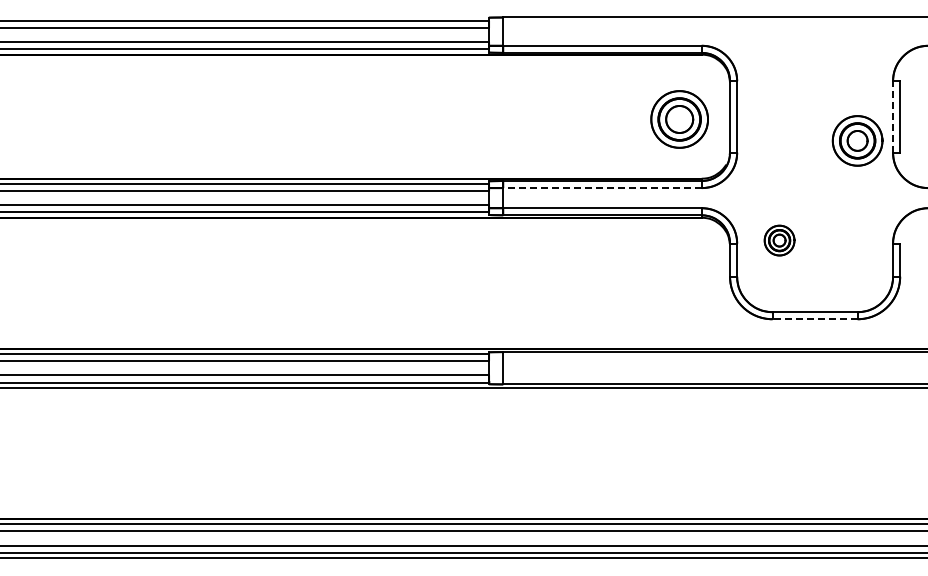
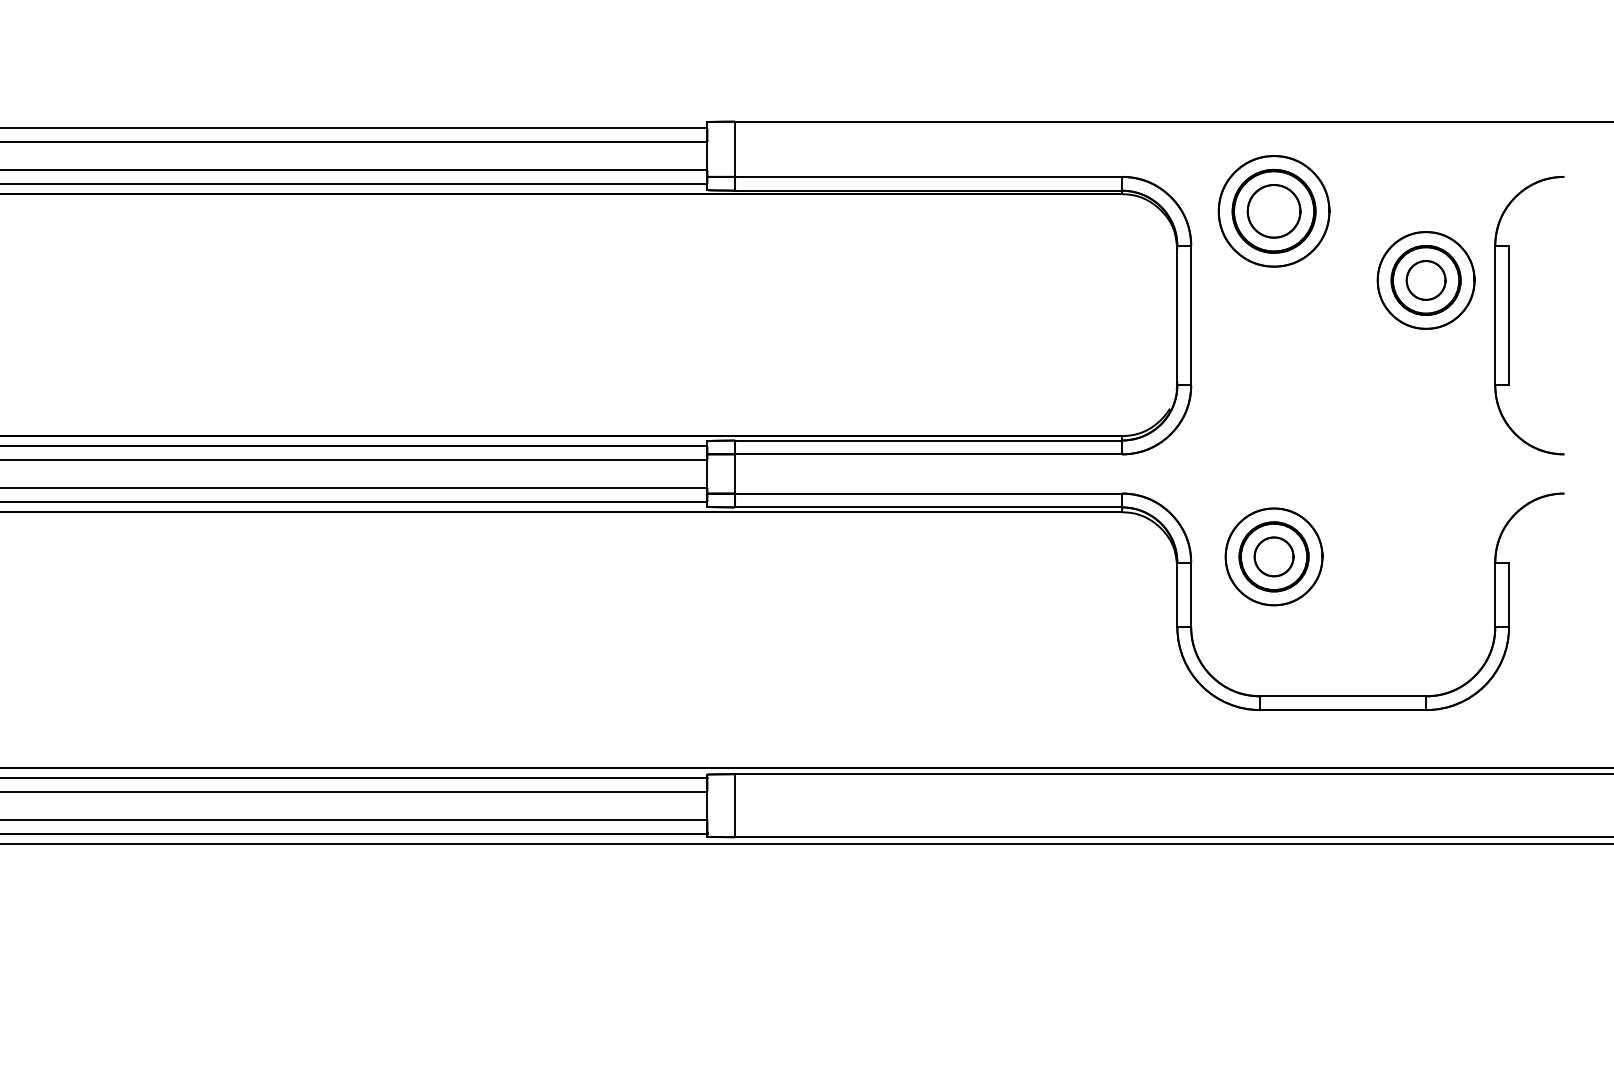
line: (893, 116) -> (1496, 314), dashed -> solid
part: (679, 119) -> (1273, 211), moved
part: (857, 140) -> (1425, 279), moved
line: (601, 188) -> (926, 455), dashed -> solid
part: (779, 240) -> (1273, 556), size x1.67
line: (815, 319) -> (1343, 710), dashed -> solid

